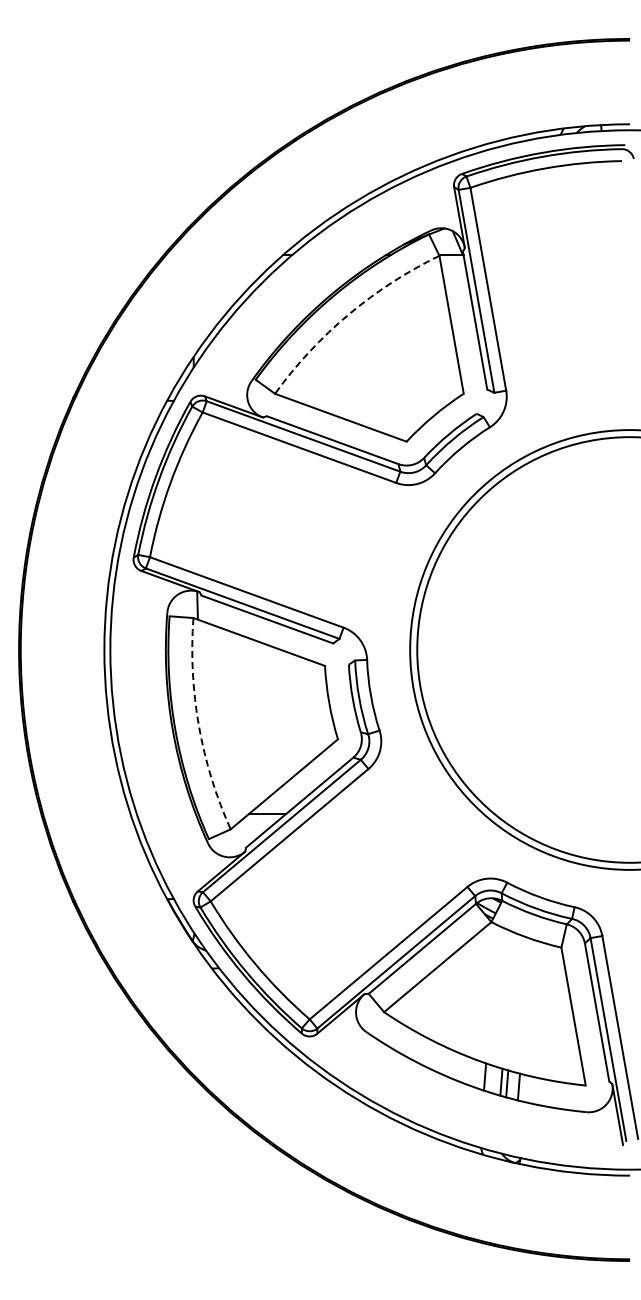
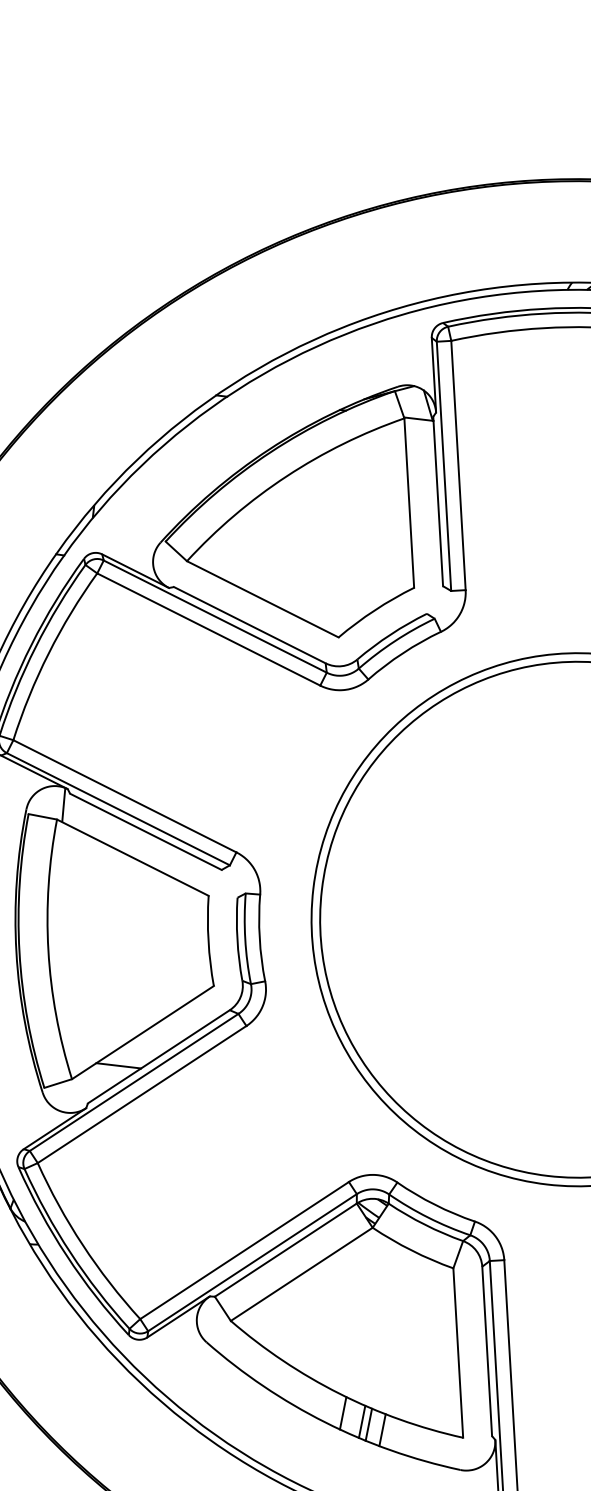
arc: (348, 314) -> (286, 476), dashed -> solid
arc: (198, 726) -> (47, 950), dashed -> solid

